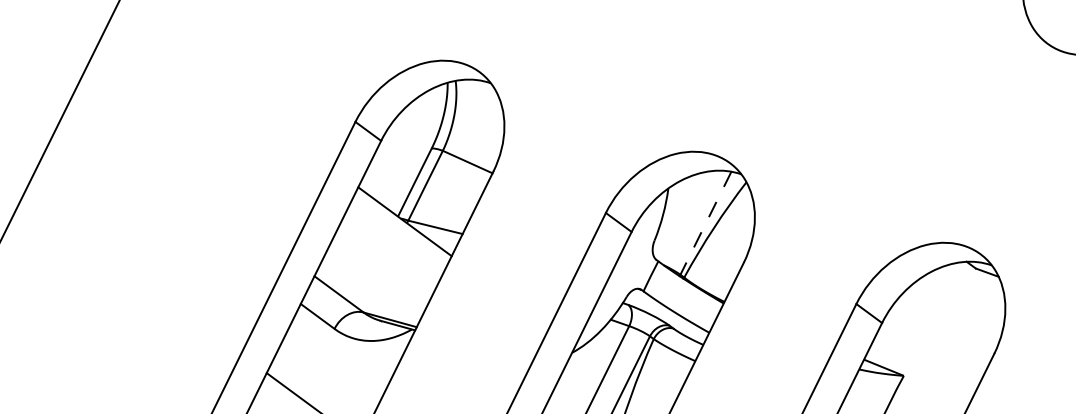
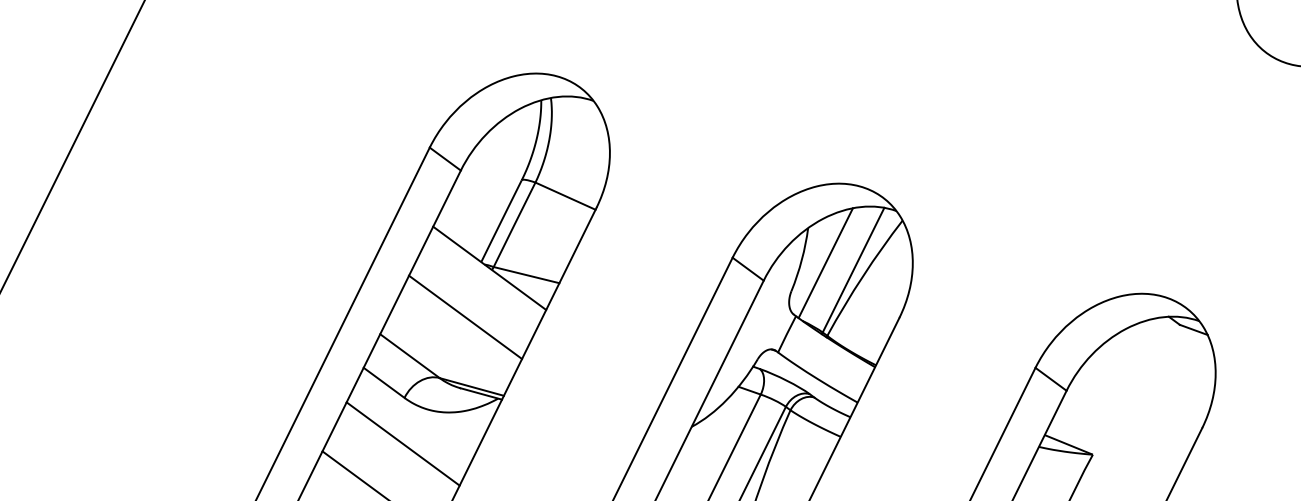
line: (682, 217) -> (825, 263), added
line: (705, 223) -> (853, 270), dashed -> solid
line: (384, 261) -> (464, 316), added
line: (333, 366) -> (403, 443), added

